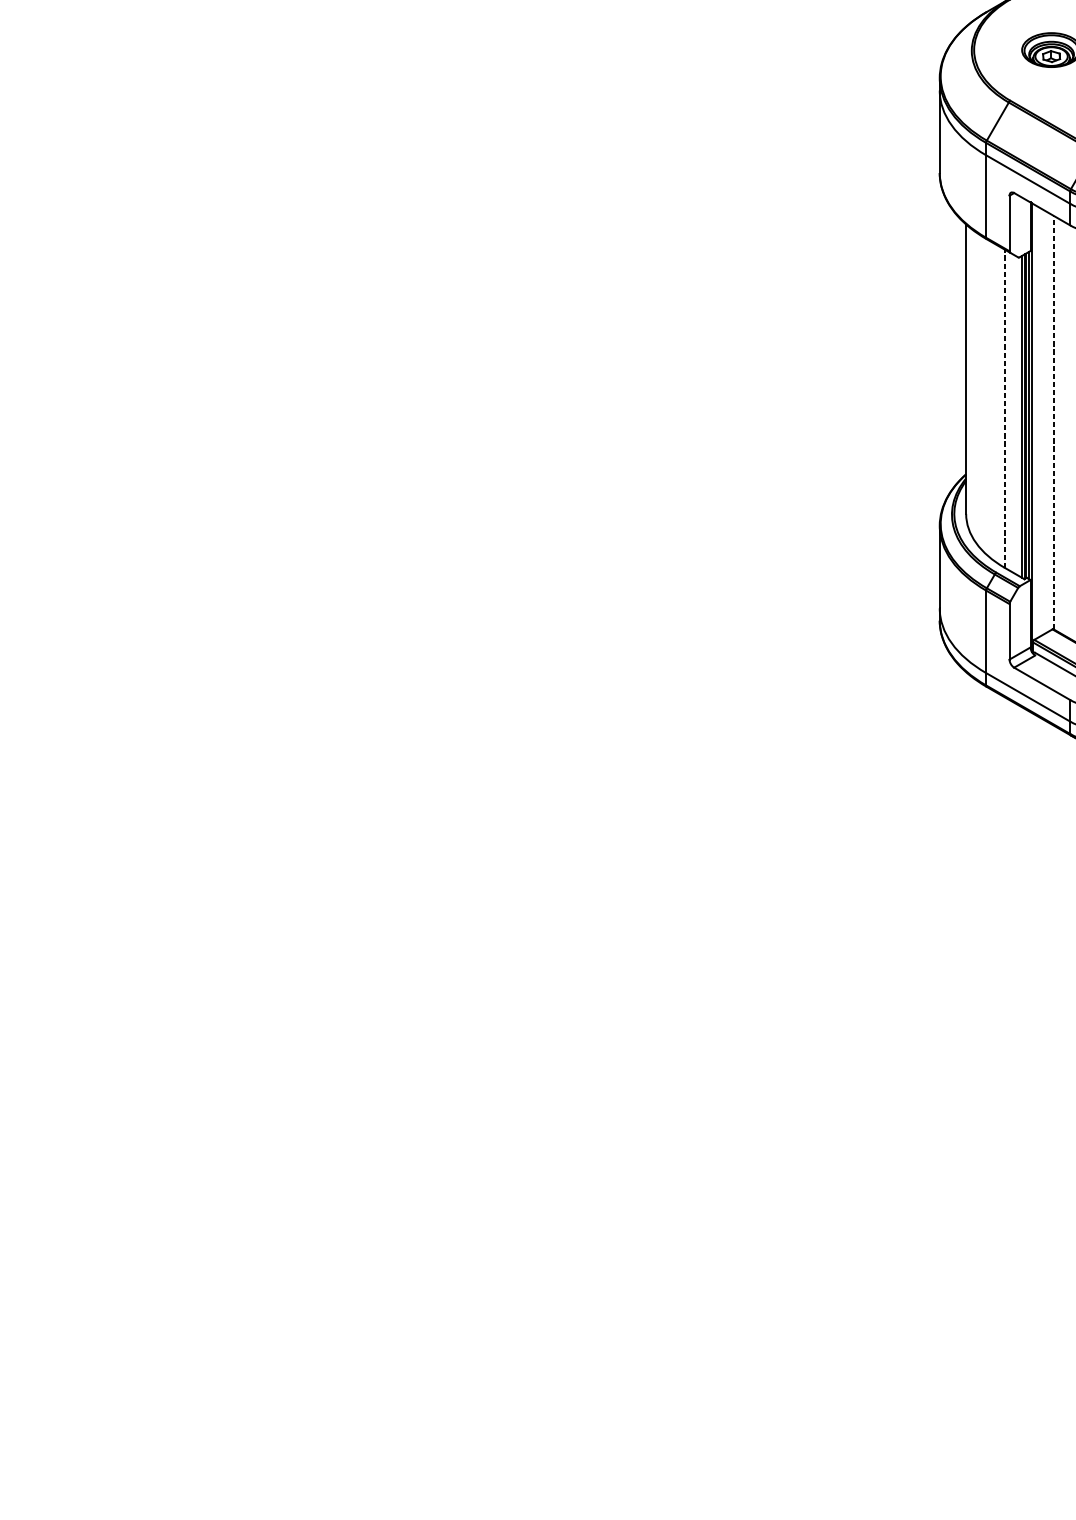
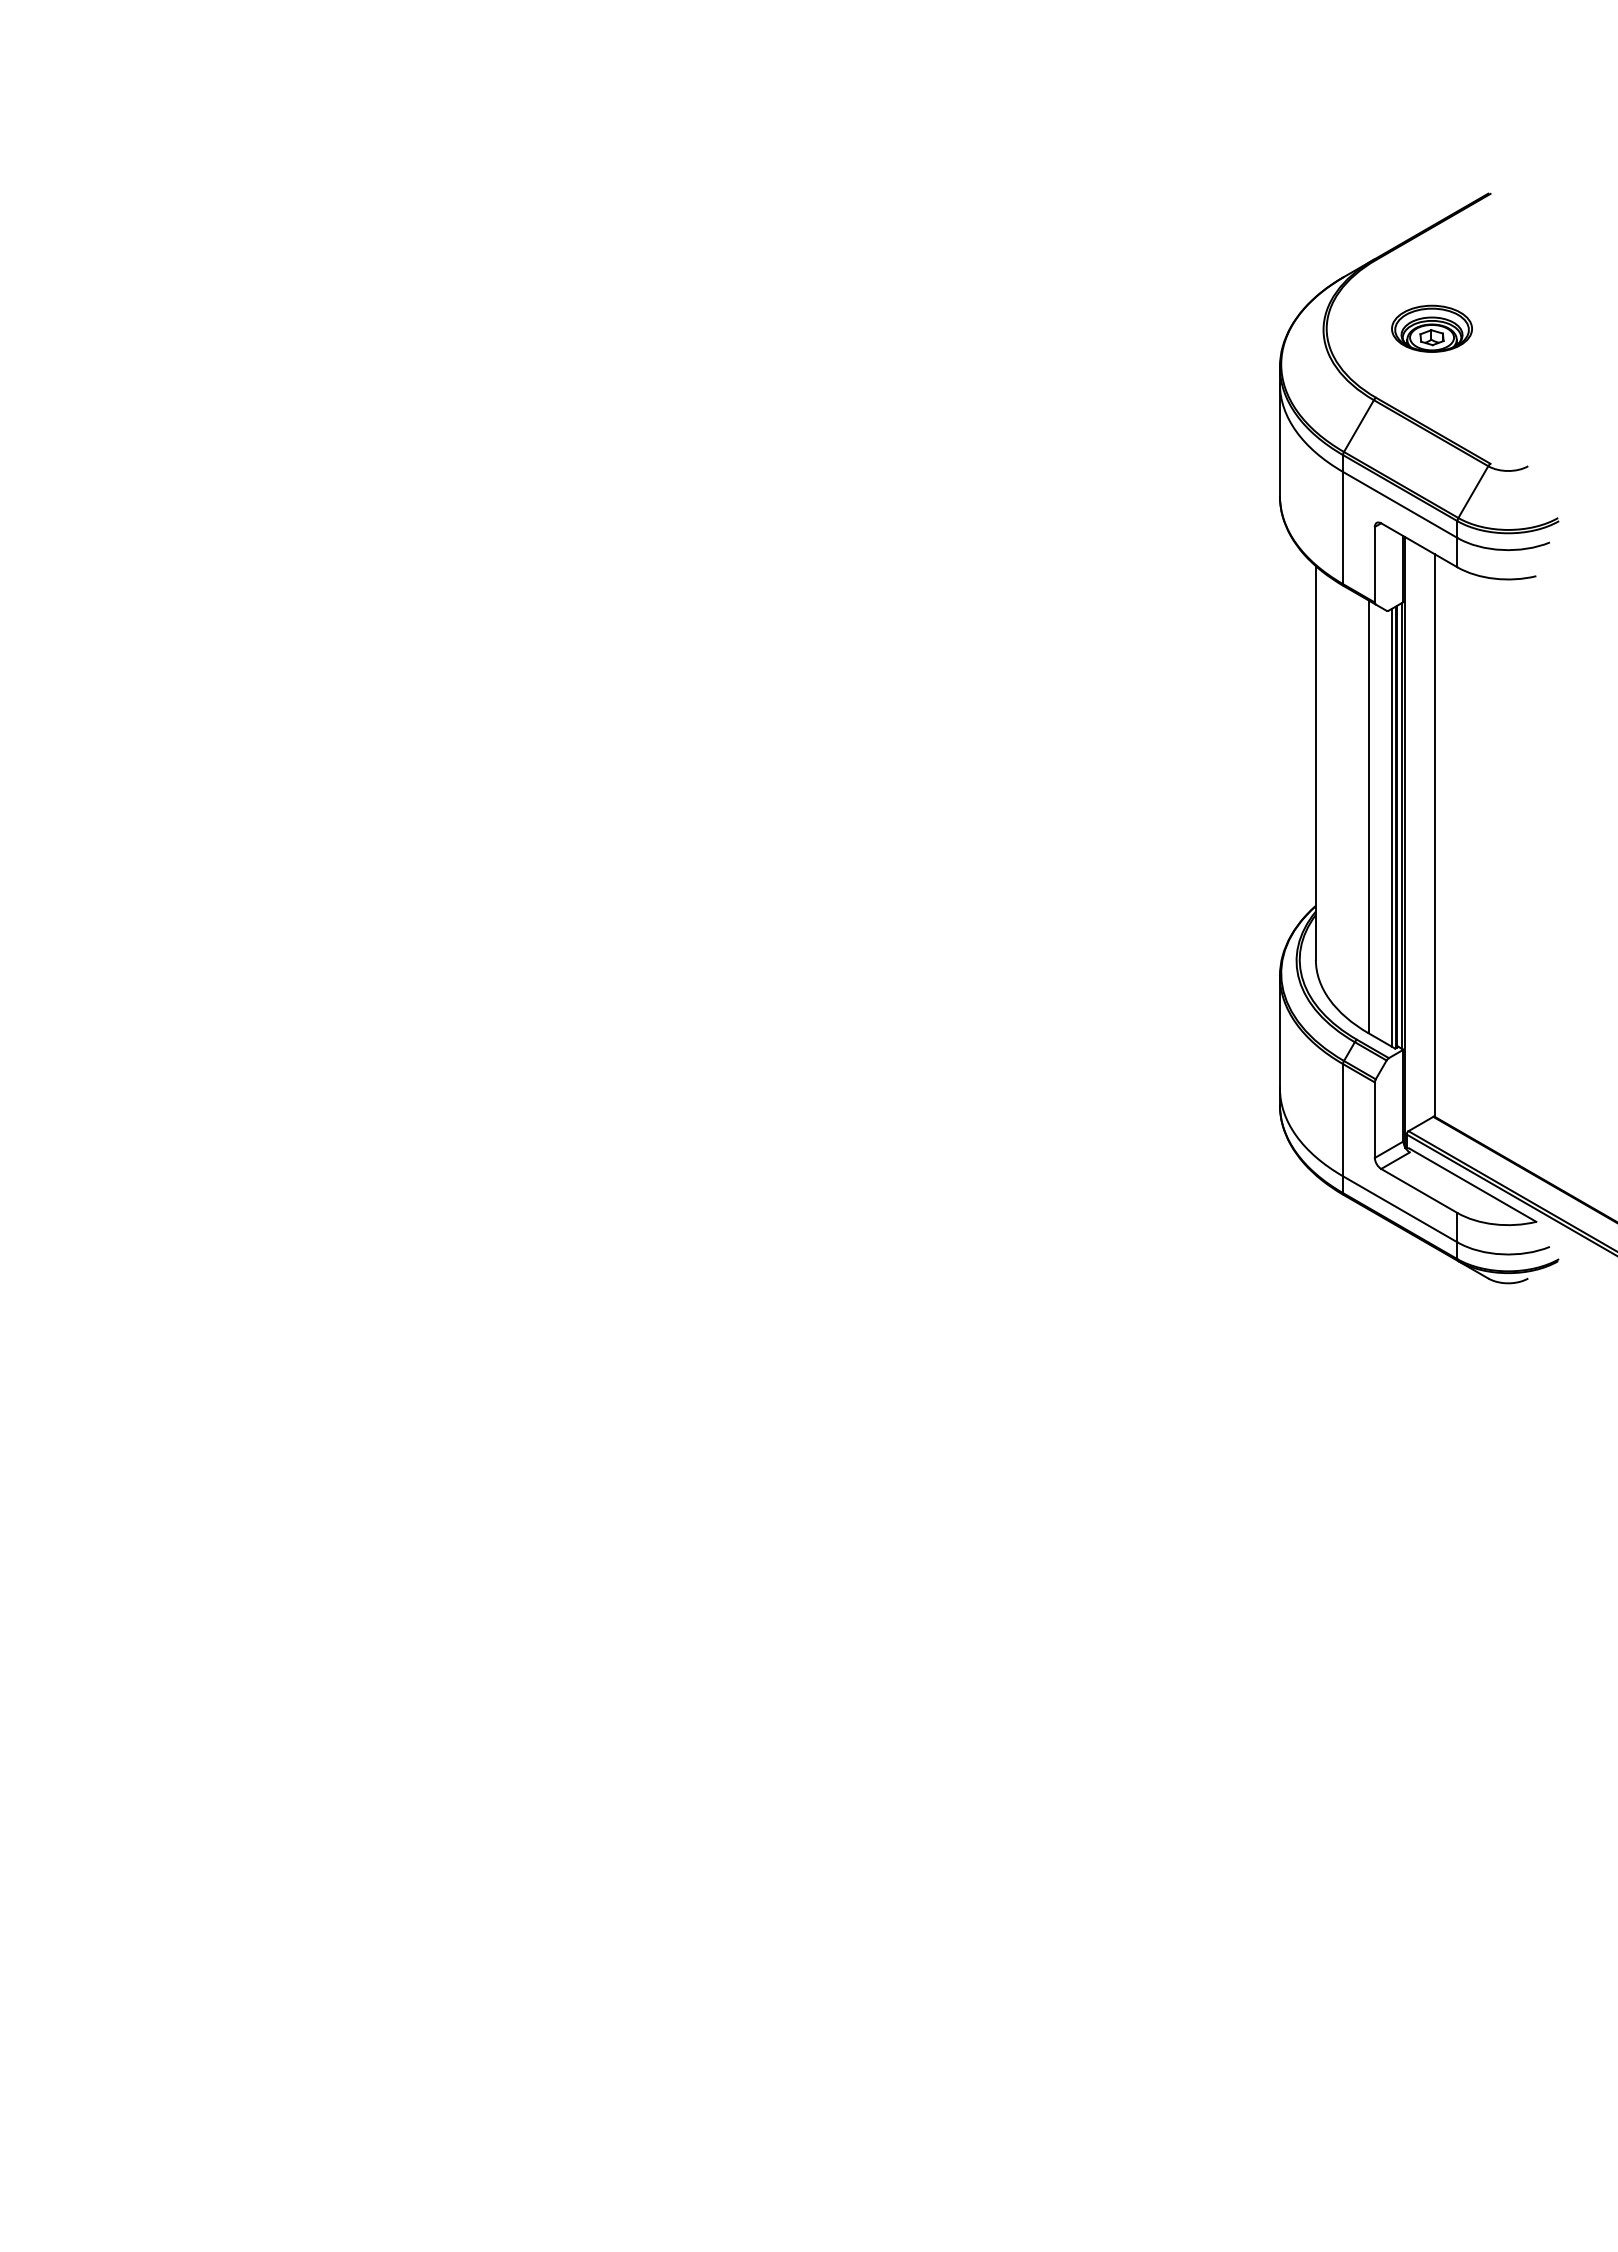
line: (1004, 408) -> (1368, 816), dashed -> solid
line: (1054, 422) -> (1435, 835), dashed -> solid

